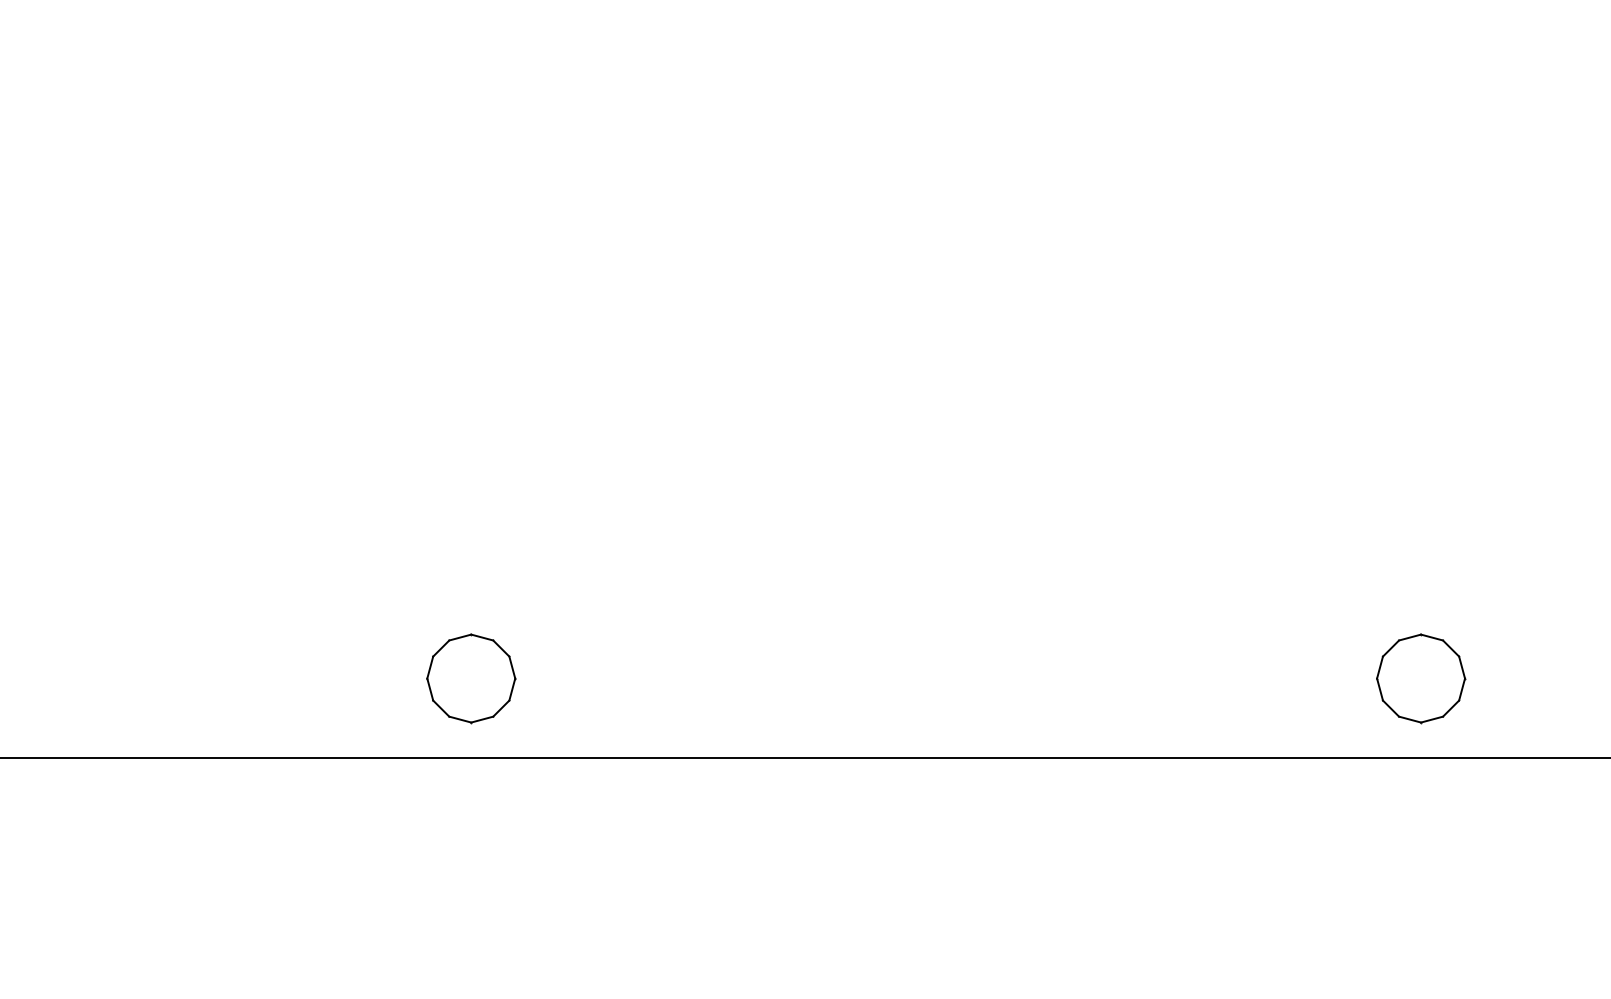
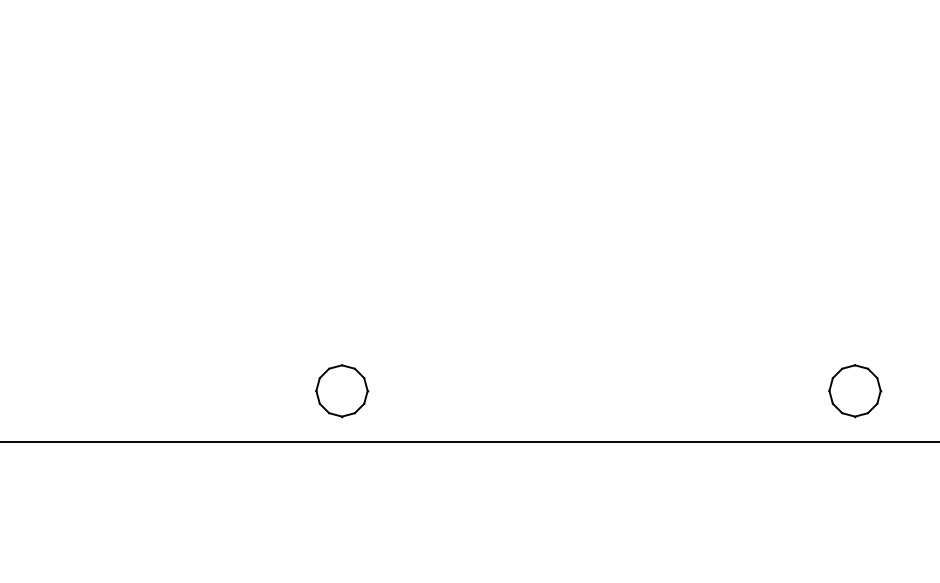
part: (472, 679) -> (342, 391), moved
part: (1421, 679) -> (855, 391), moved

